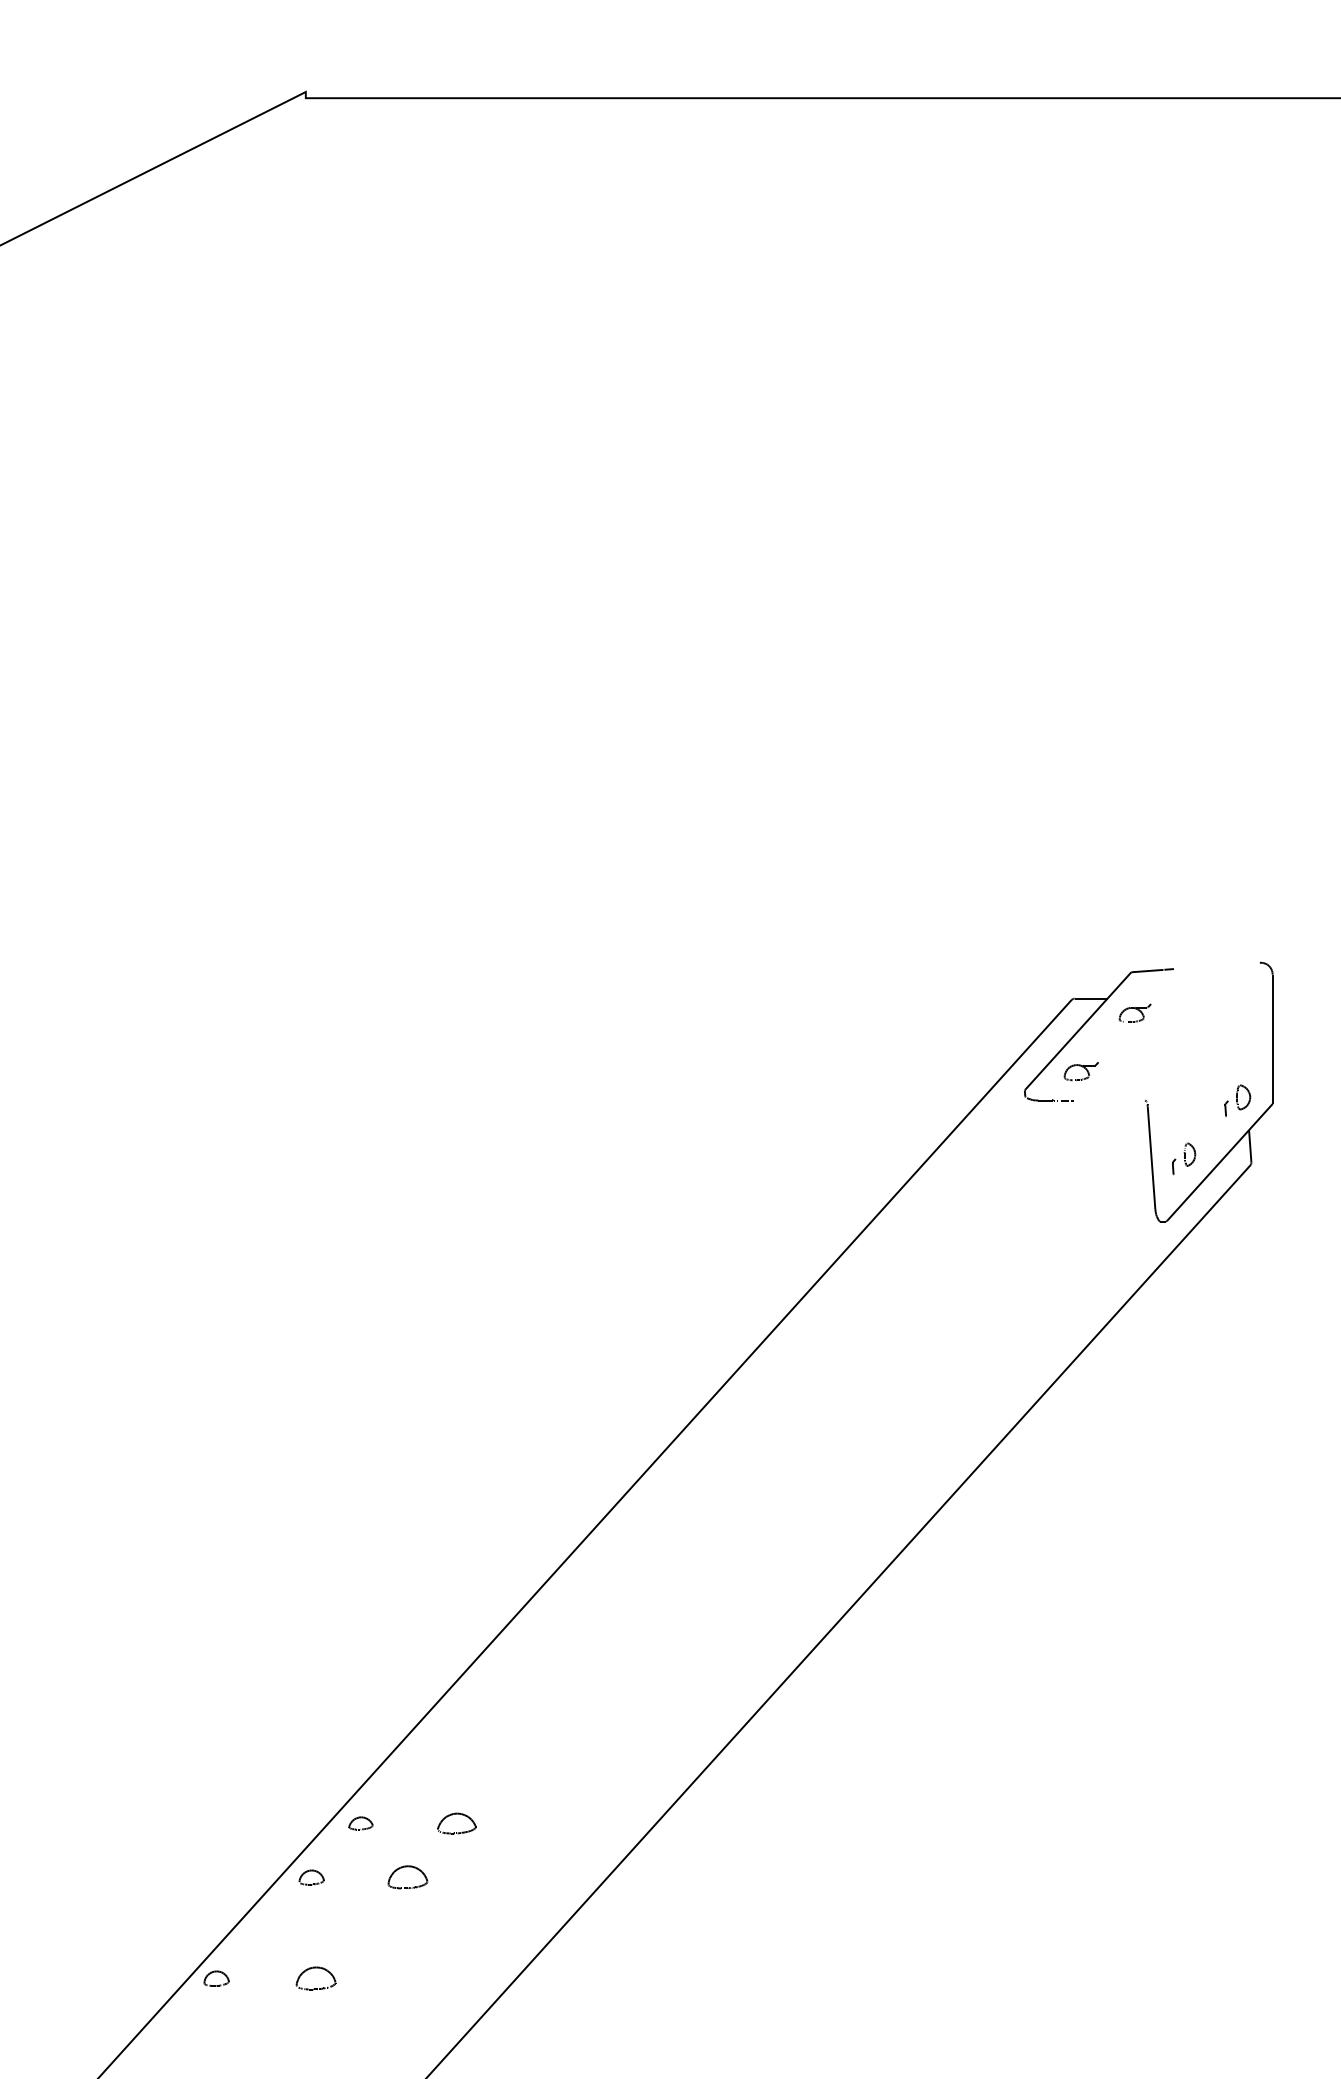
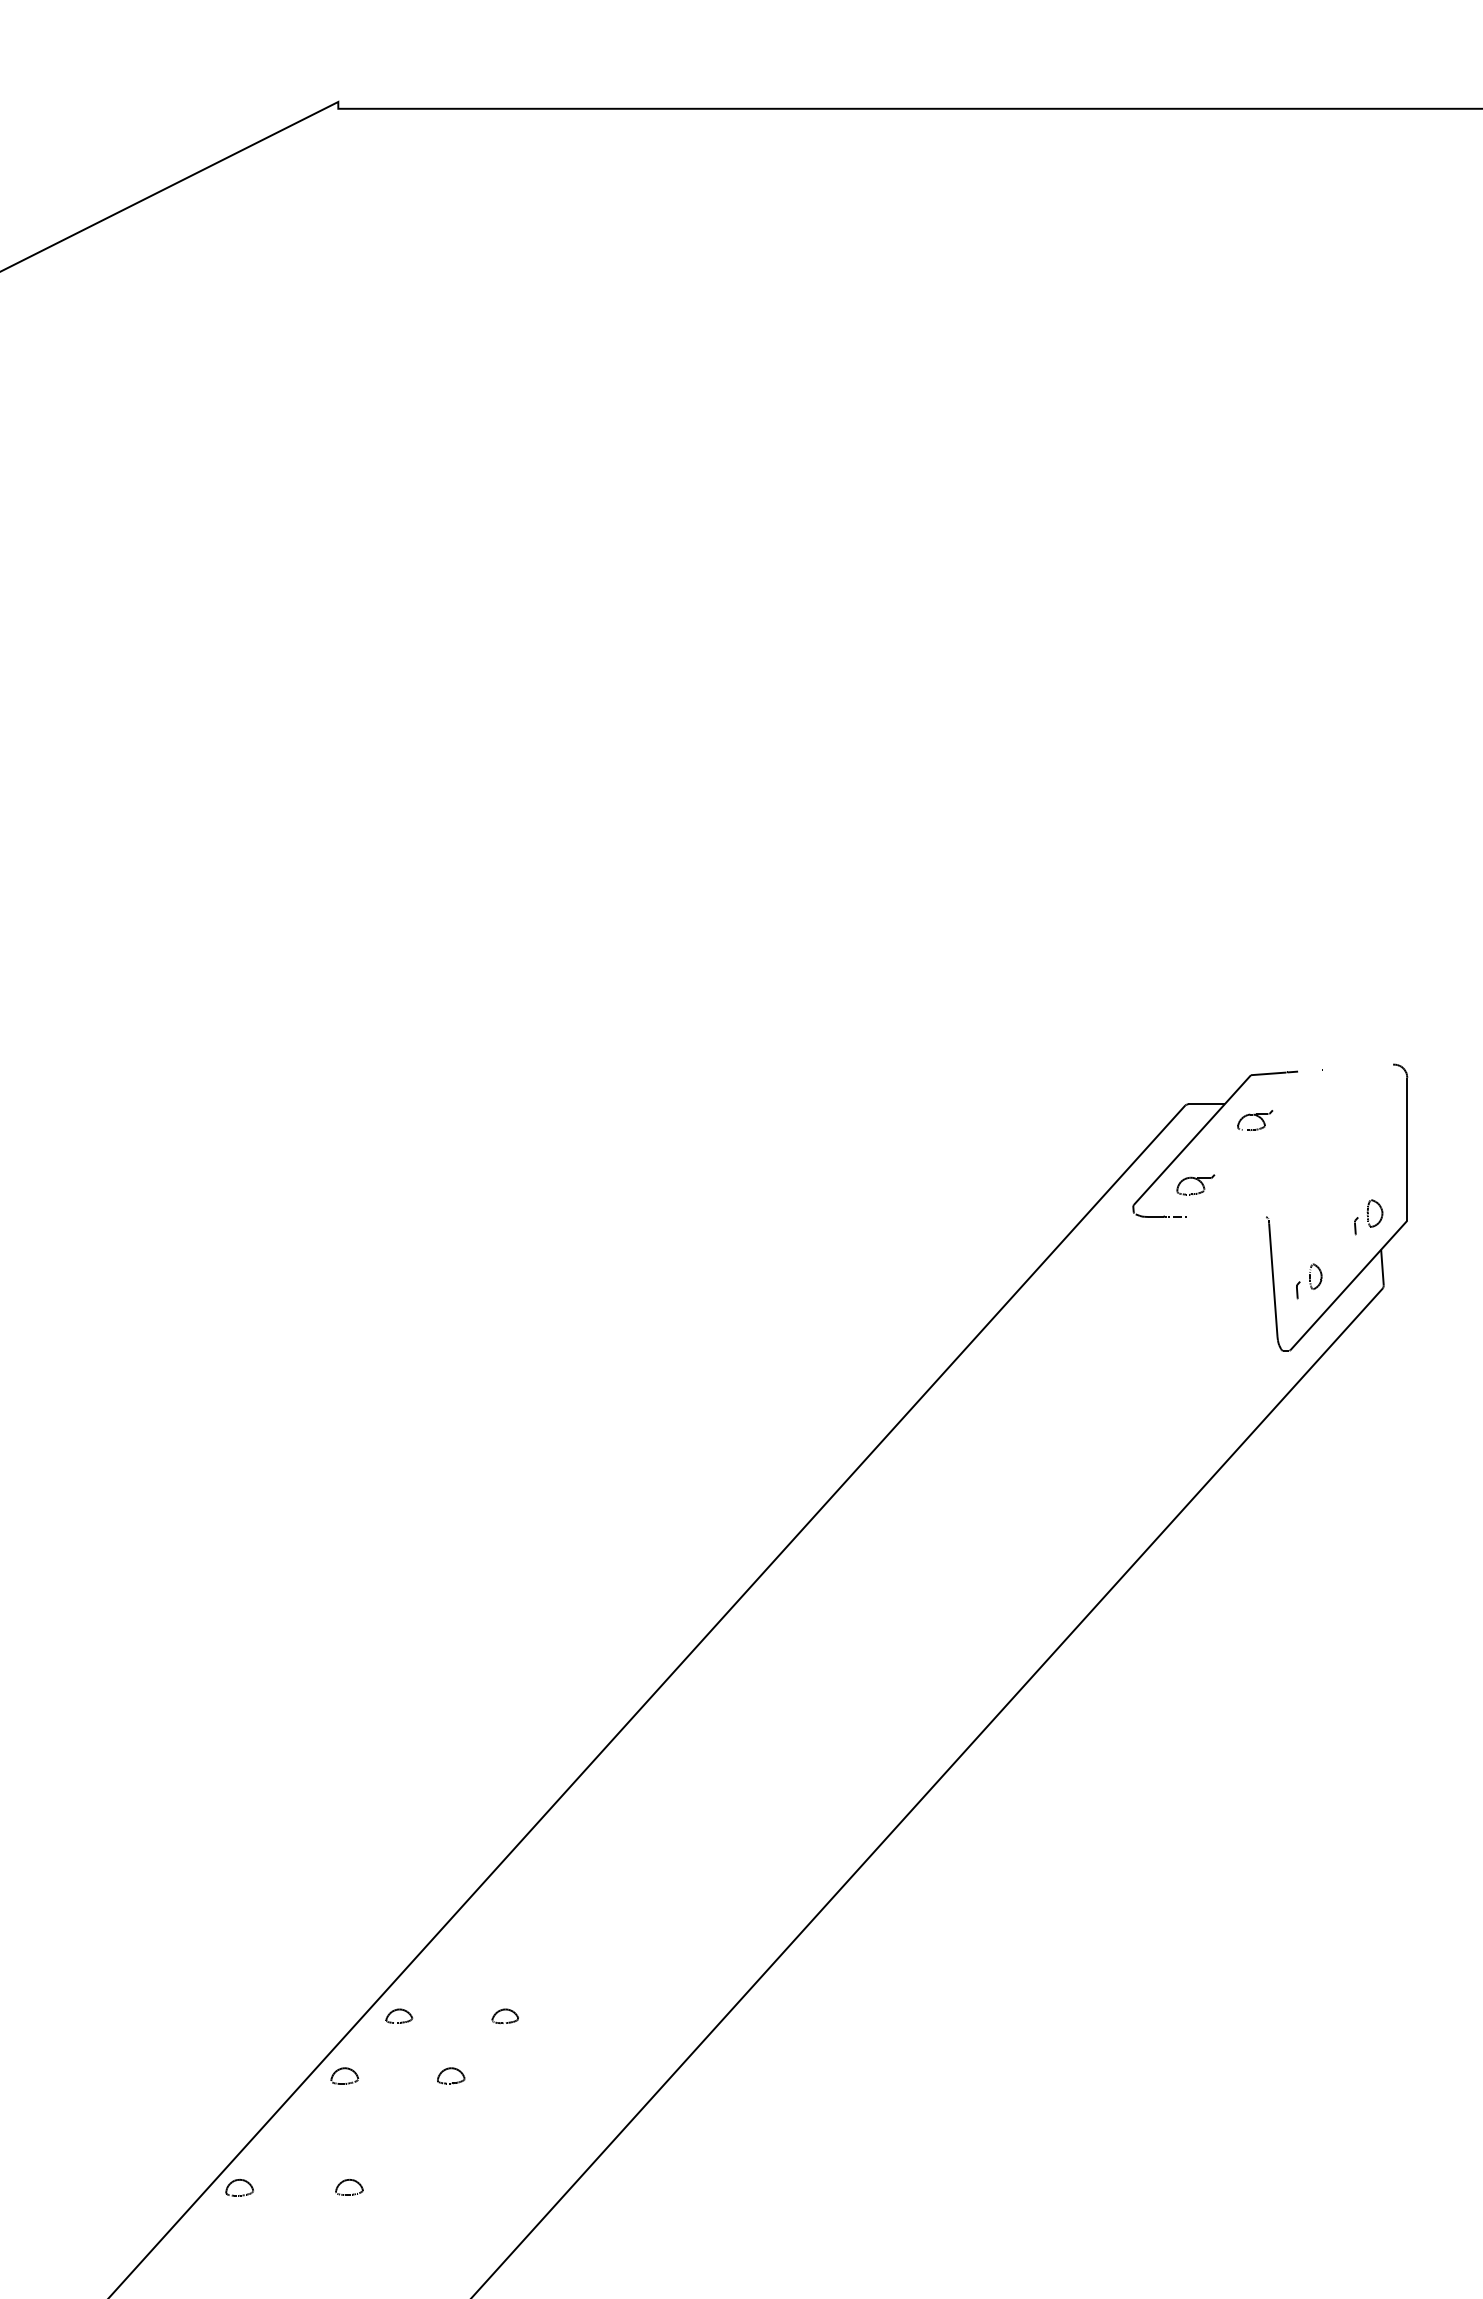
part: (456, 1823) -> (504, 2016), size x0.62
part: (407, 1877) -> (450, 2075), size x0.62
part: (315, 1977) -> (349, 2186), size x0.62

